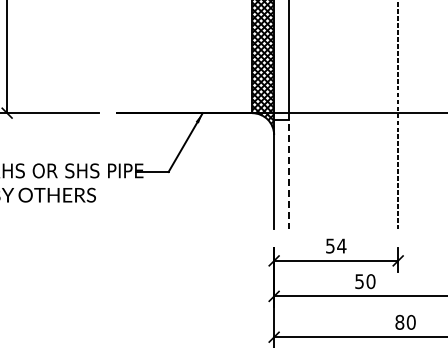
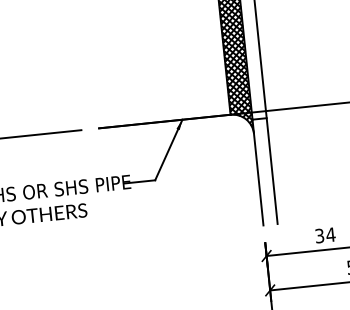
line: (288, 171) -> (271, 167), dashed -> solid
text: (330, 245) -> (319, 235), 54 -> 34

